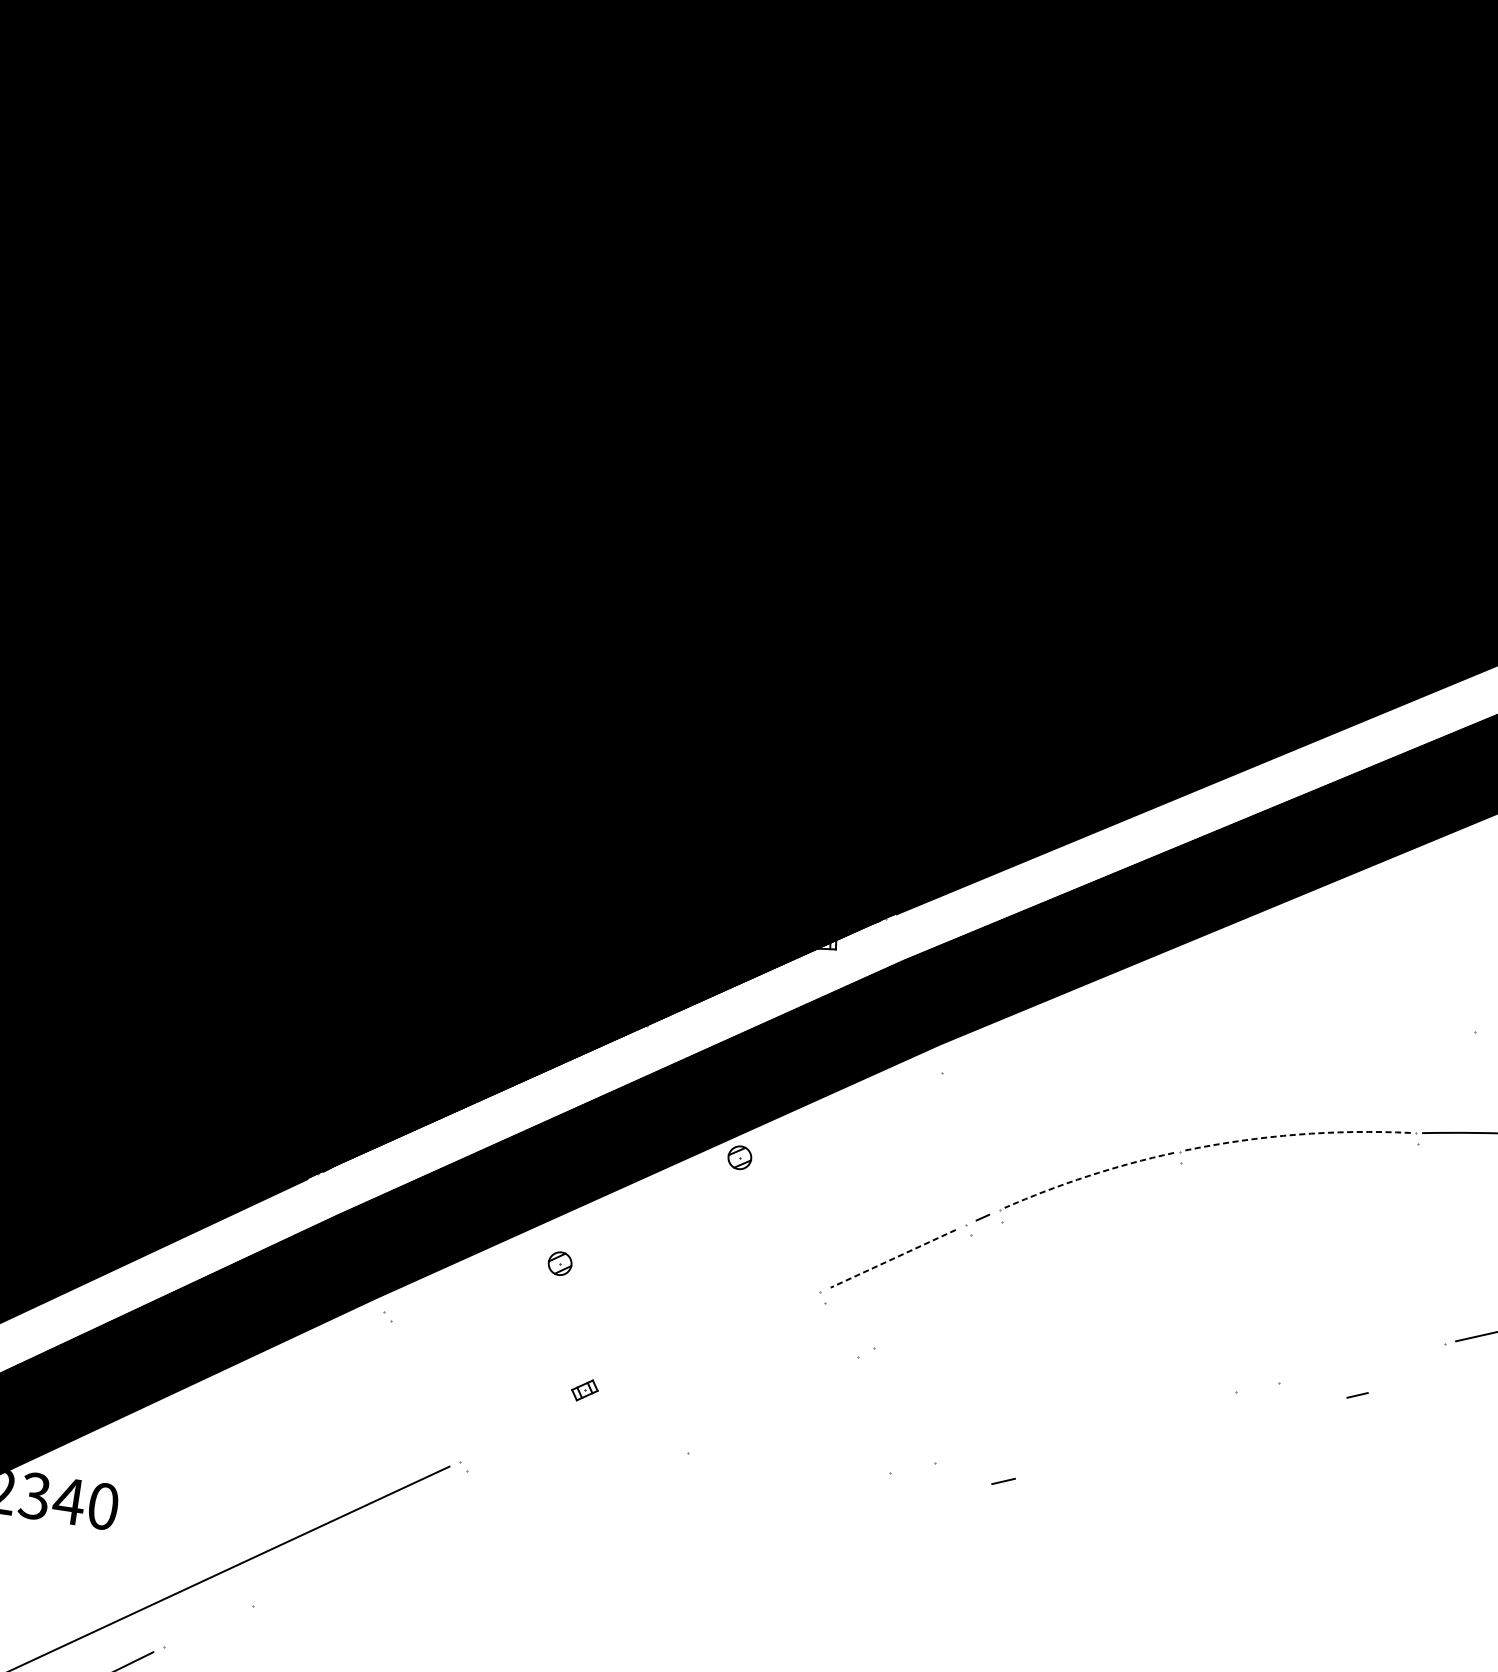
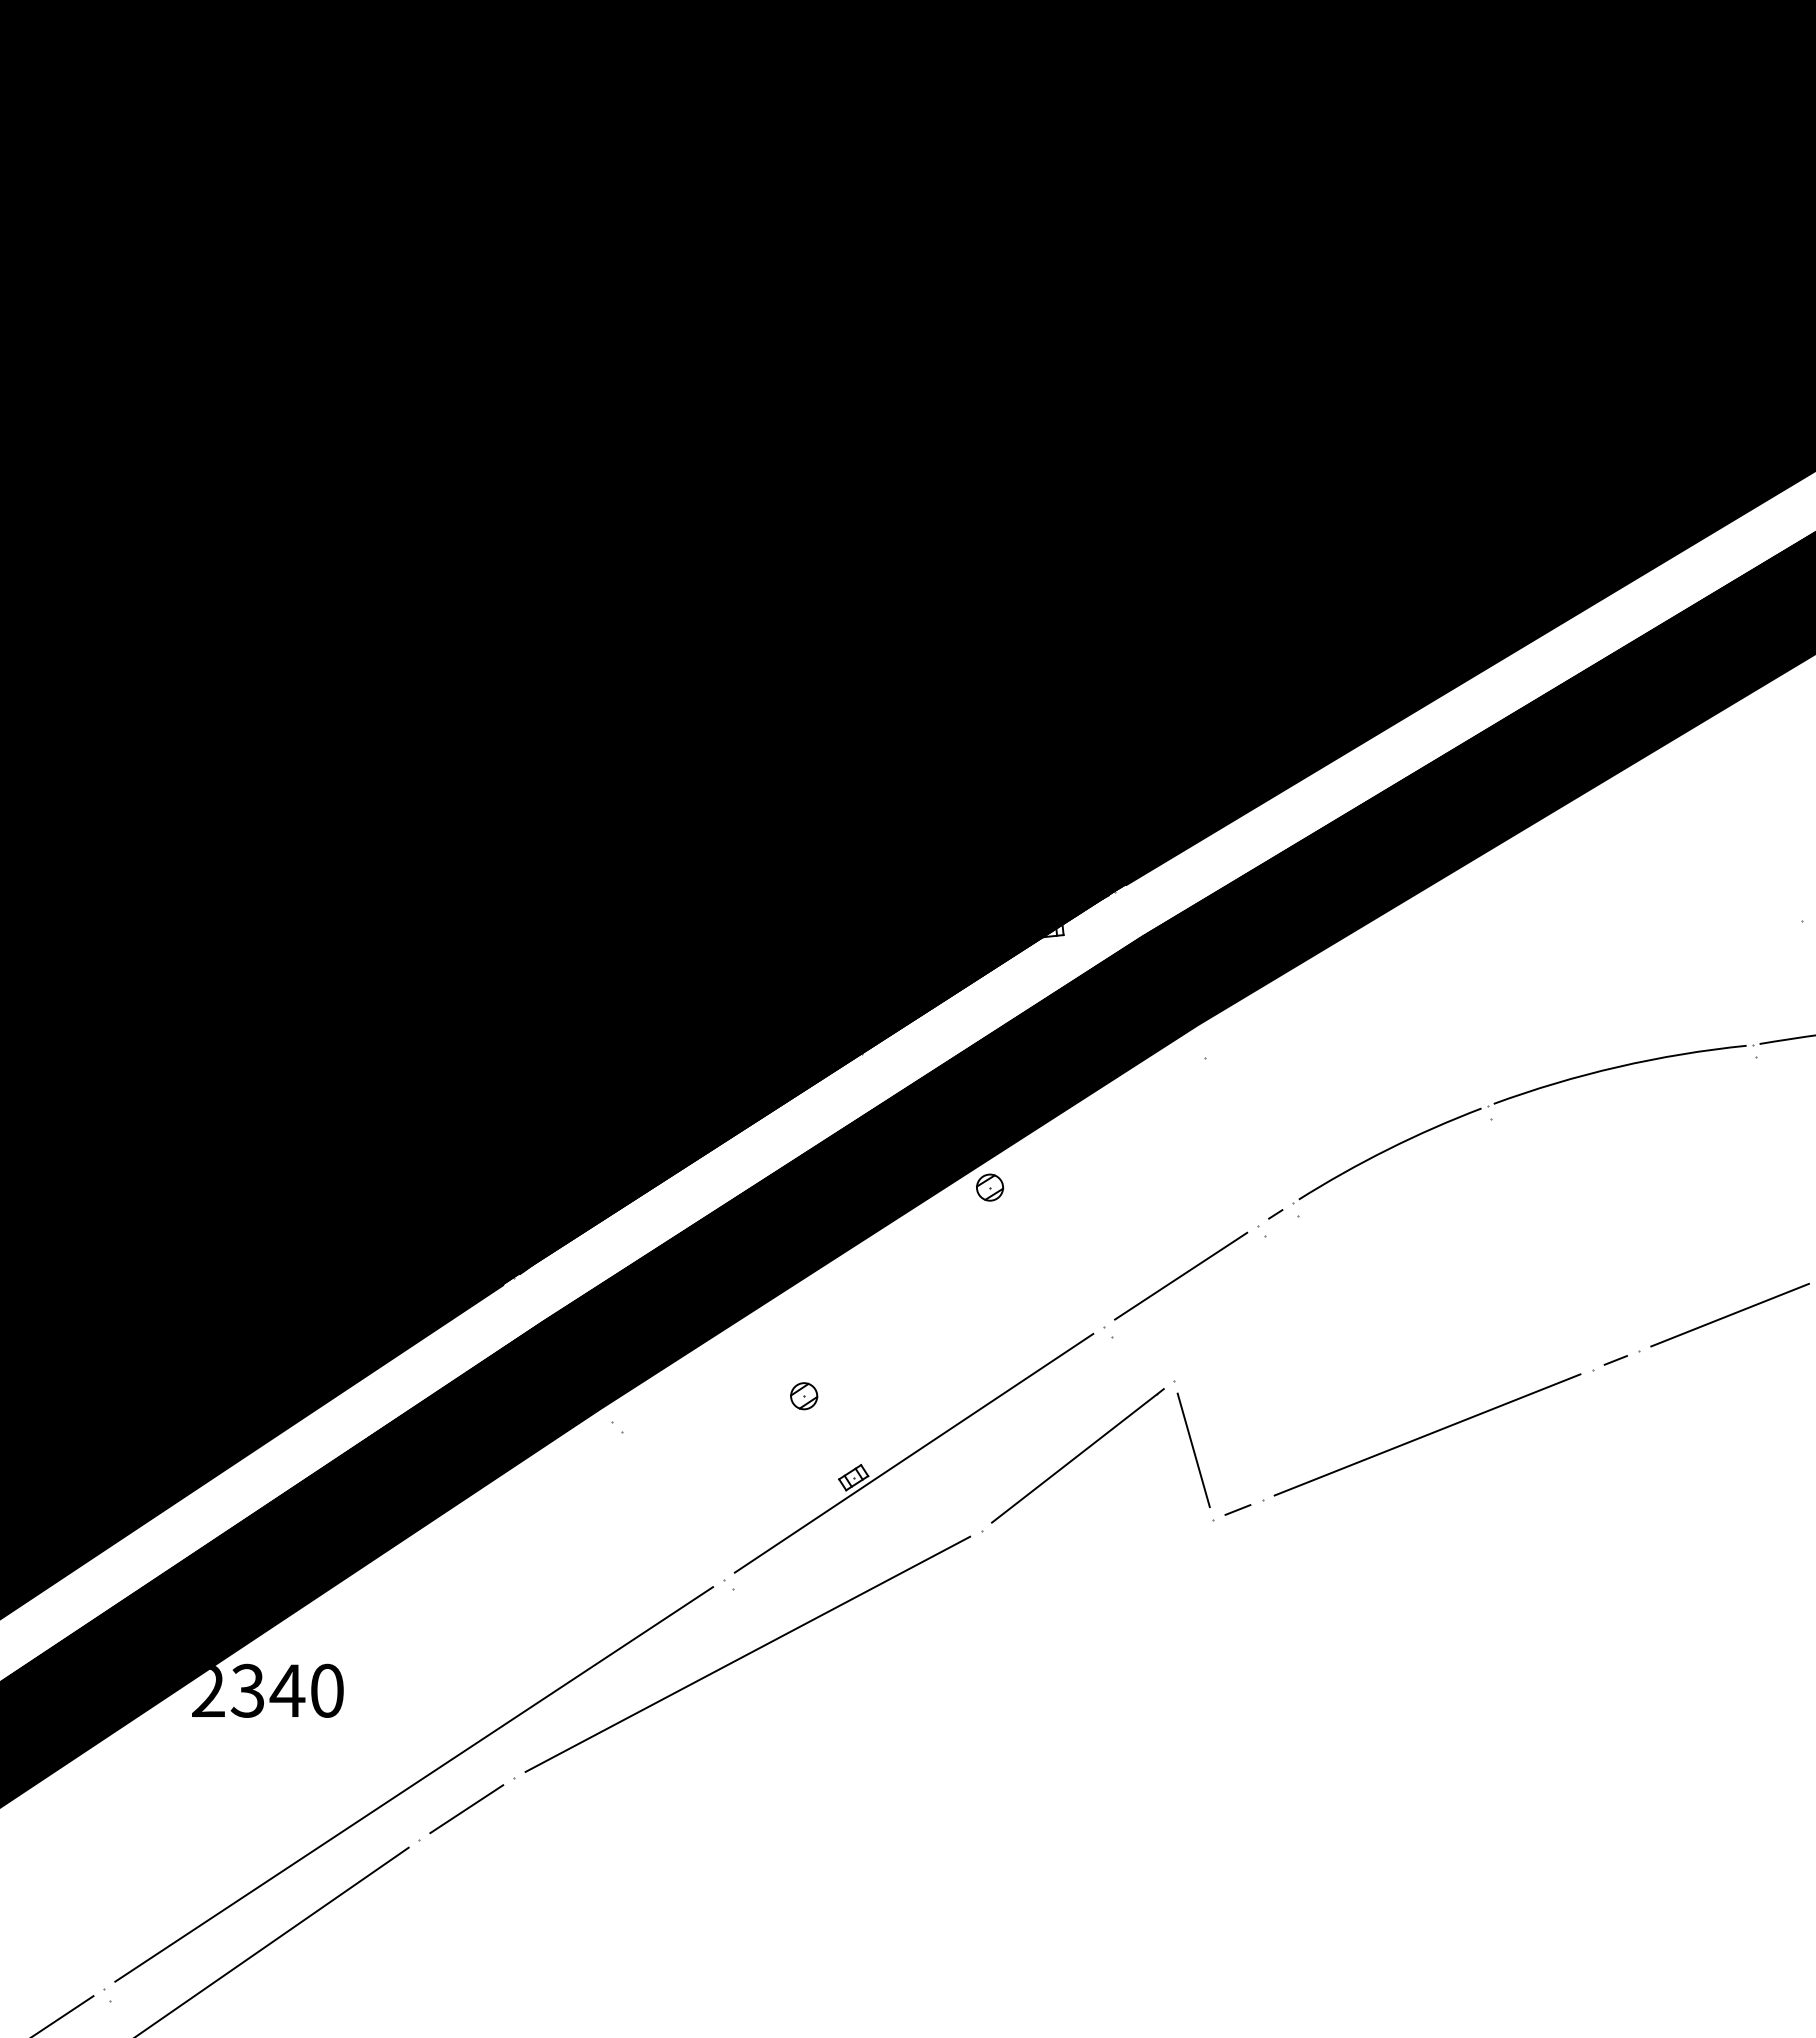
arc: (1297, 1134) -> (1618, 1066), dashed -> solid
arc: (1087, 1176) -> (1387, 1149), dashed -> solid
line: (892, 1258) -> (1180, 1276), dashed -> solid
part: (560, 1264) -> (804, 1396), moved
line: (1361, 1362) -> (1729, 1314), added
line: (639, 1376) -> (913, 1452), added
line: (1357, 1395) -> (1615, 1360), moved
line: (780, 1400) -> (1077, 1455), added
line: (881, 1410) -> (1193, 1450), added
line: (1085, 1427) -> (1427, 1434), added
line: (1003, 1480) -> (1237, 1509), moved
line: (470, 1528) -> (747, 1653), added
line: (208, 1626) -> (466, 1809), added

